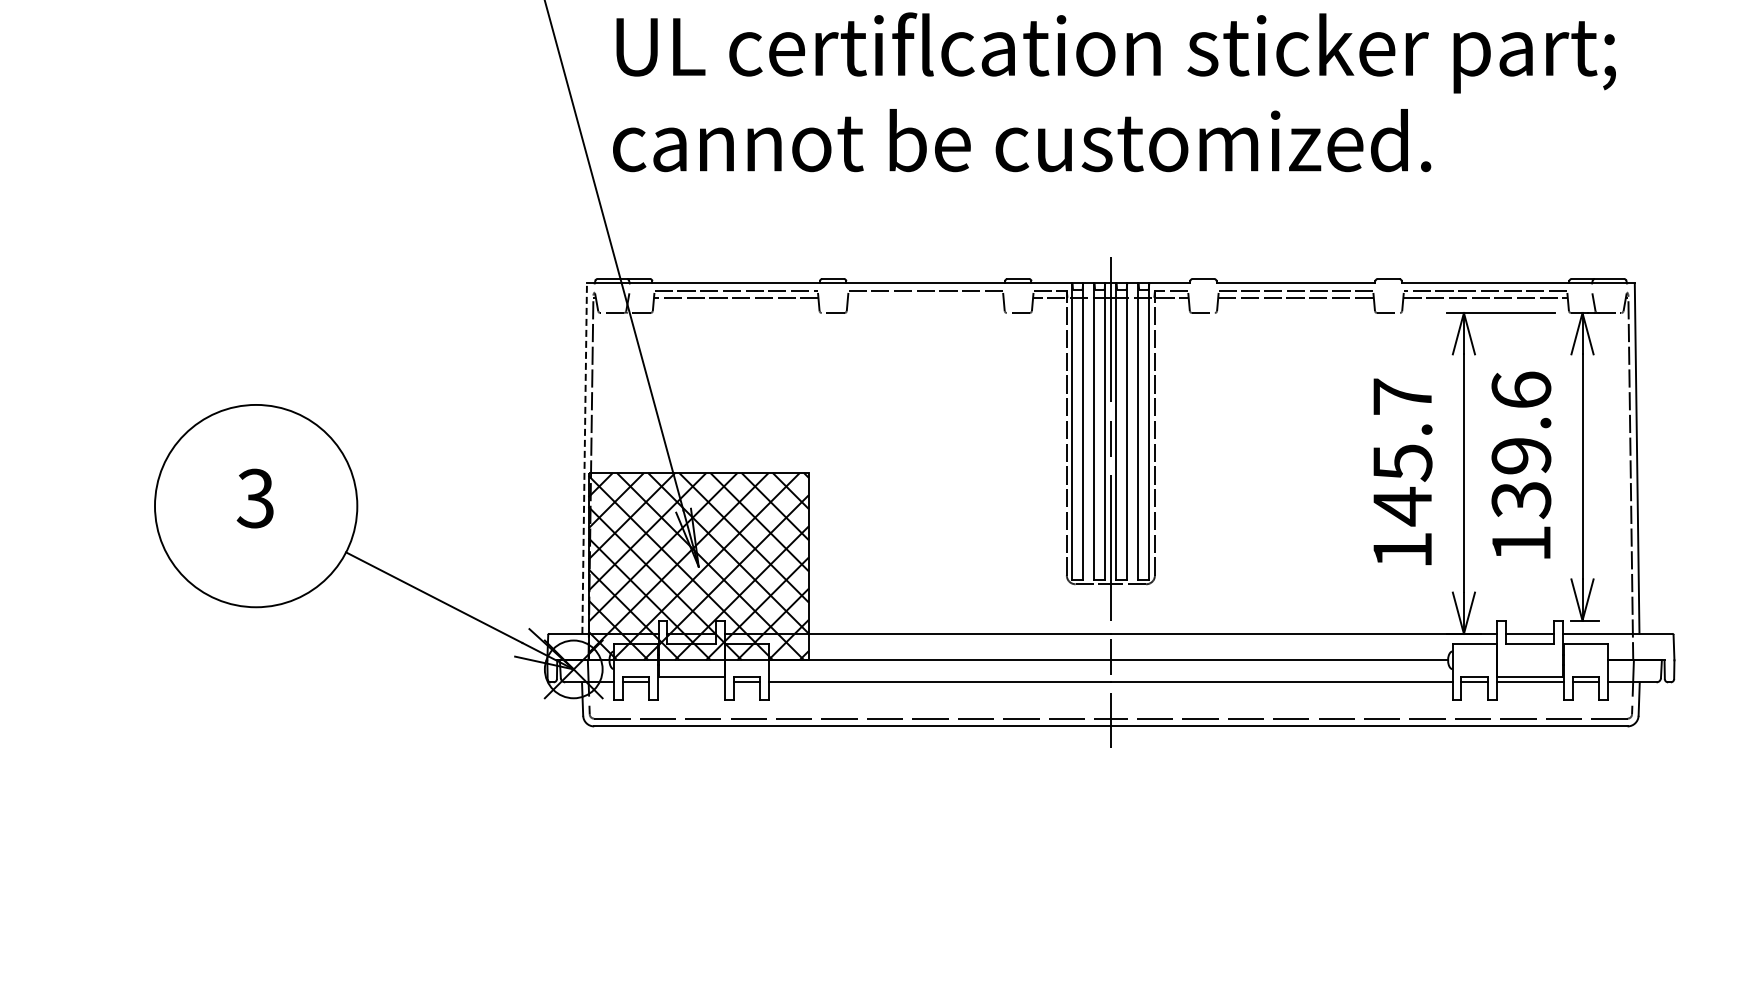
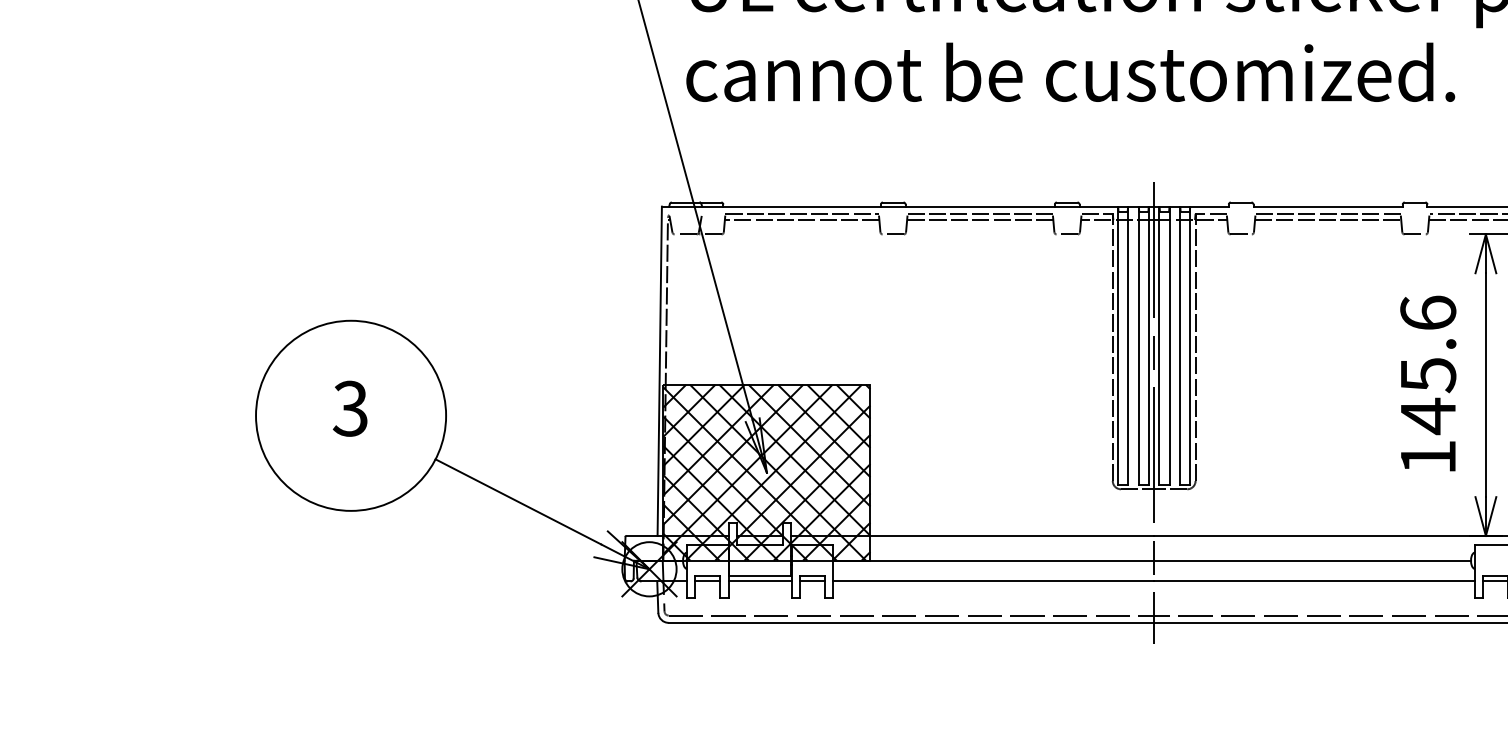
line: (925, 297) -> (979, 219), added
text: (1402, 396) -> (1428, 312), 145.7 -> 145.6
line: (584, 458) -> (659, 371), dashed -> solid
line: (691, 682) -> (760, 581), added

